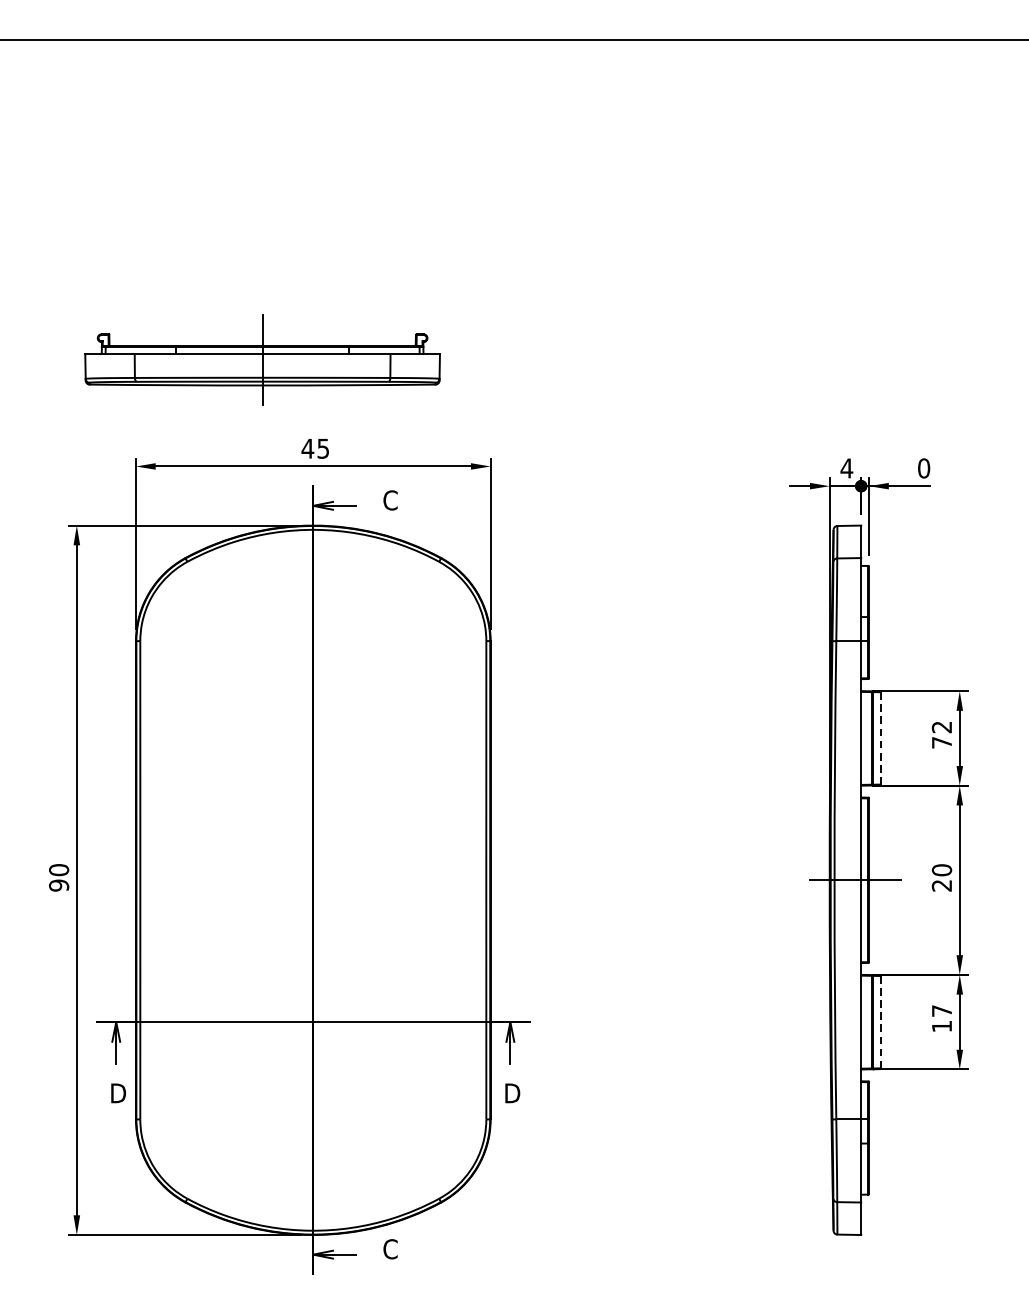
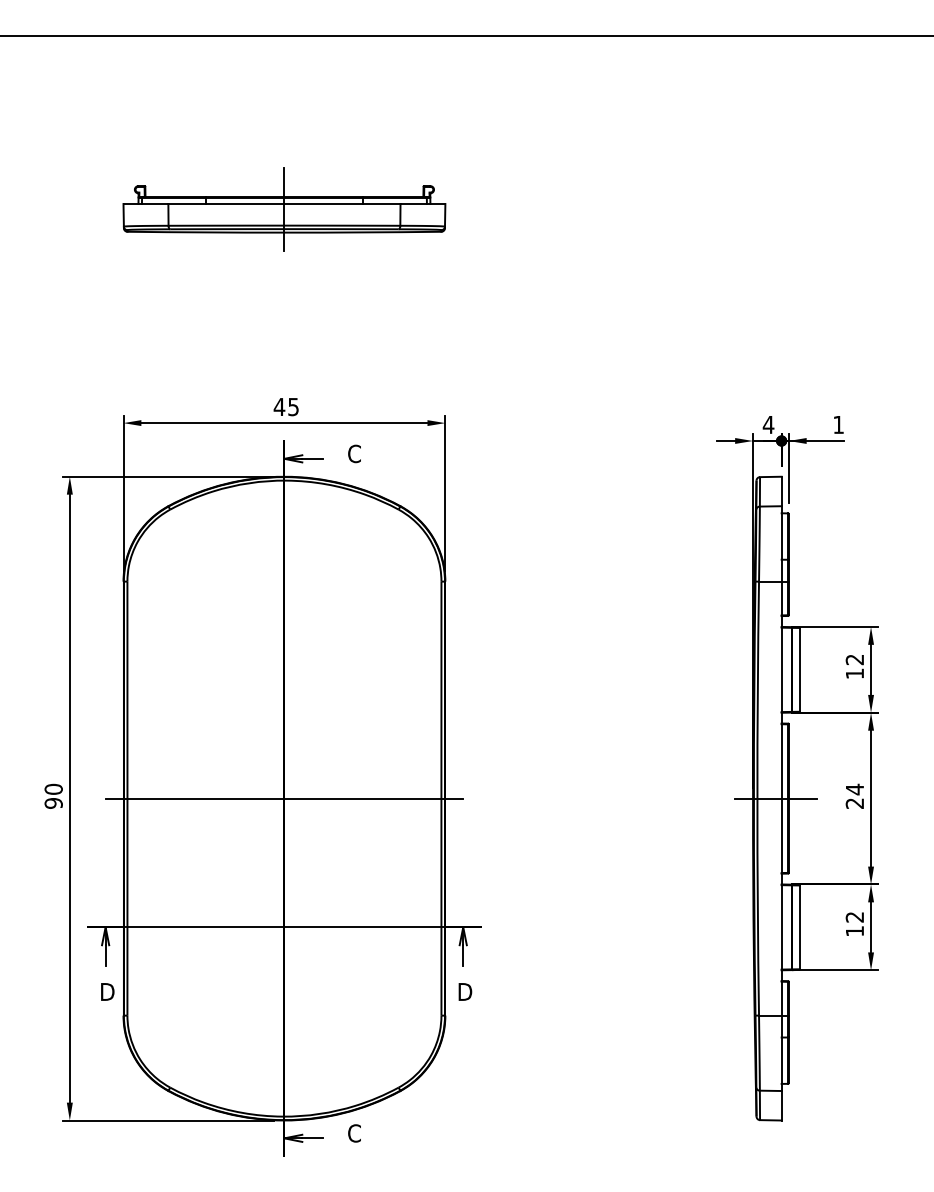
part: (262, 360) -> (284, 209), moved
text: (923, 468) -> (838, 424), 0 -> 1
line: (880, 737) -> (799, 669), dashed -> solid
text: (941, 742) -> (854, 673), 72 -> 12
text: (941, 870) -> (854, 789), 20 -> 24
line: (313, 880) -> (284, 798), added
text: (941, 1011) -> (854, 917), 17 -> 12
line: (880, 1022) -> (799, 927), dashed -> solid

